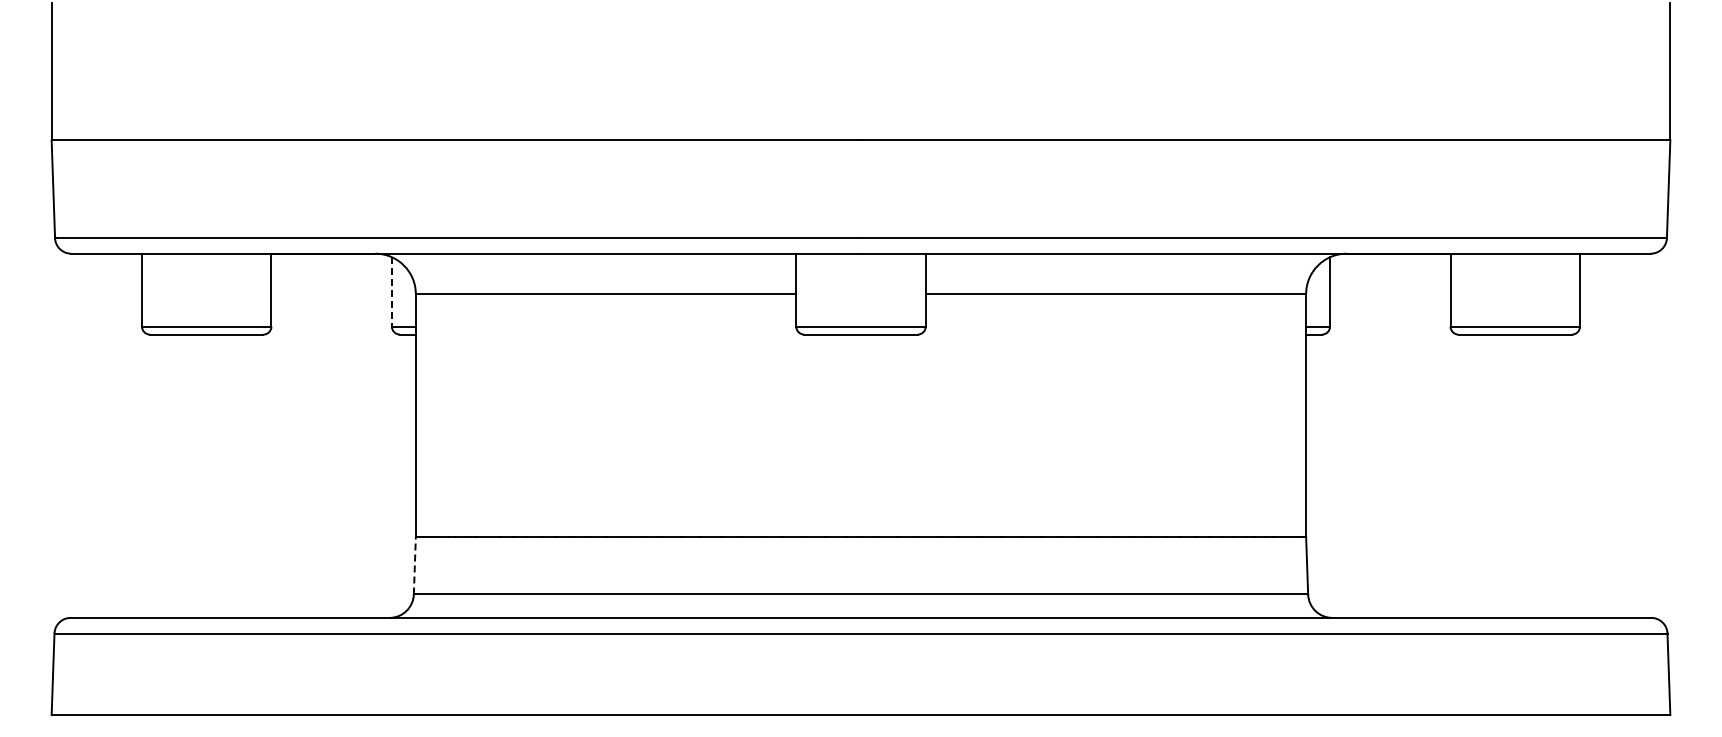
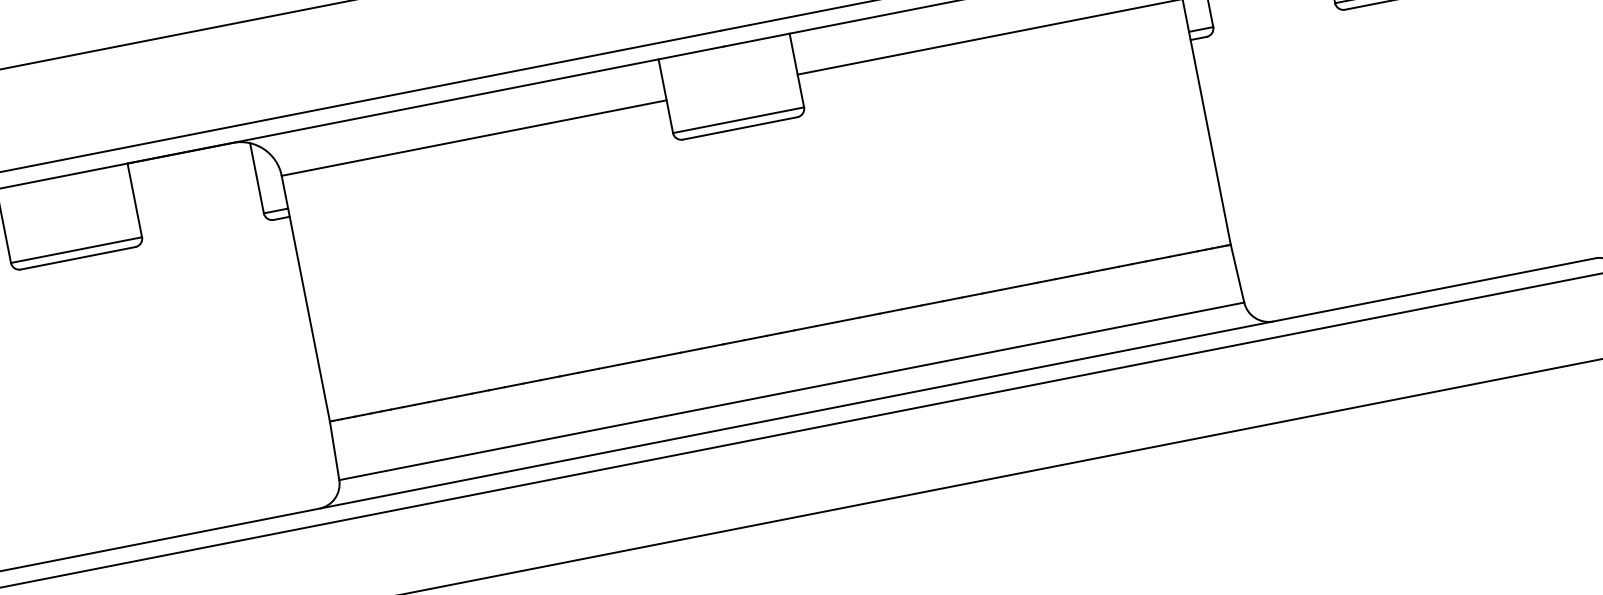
line: (391, 291) -> (256, 177), dashed -> solid
line: (414, 565) -> (334, 450), dashed -> solid

